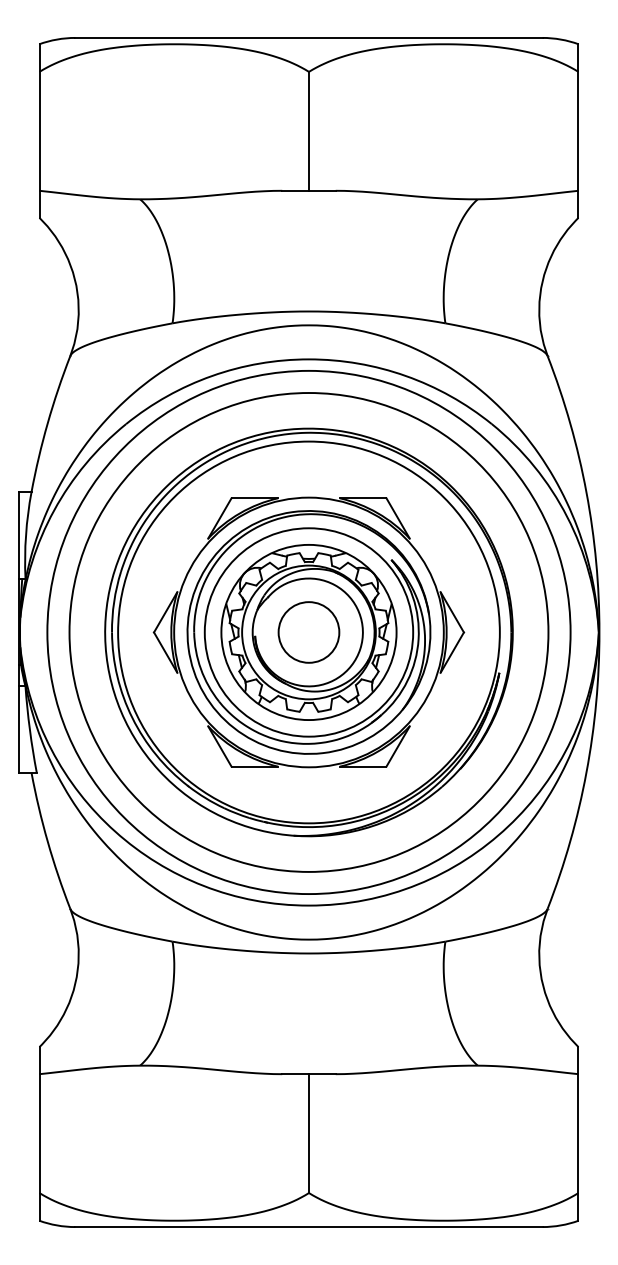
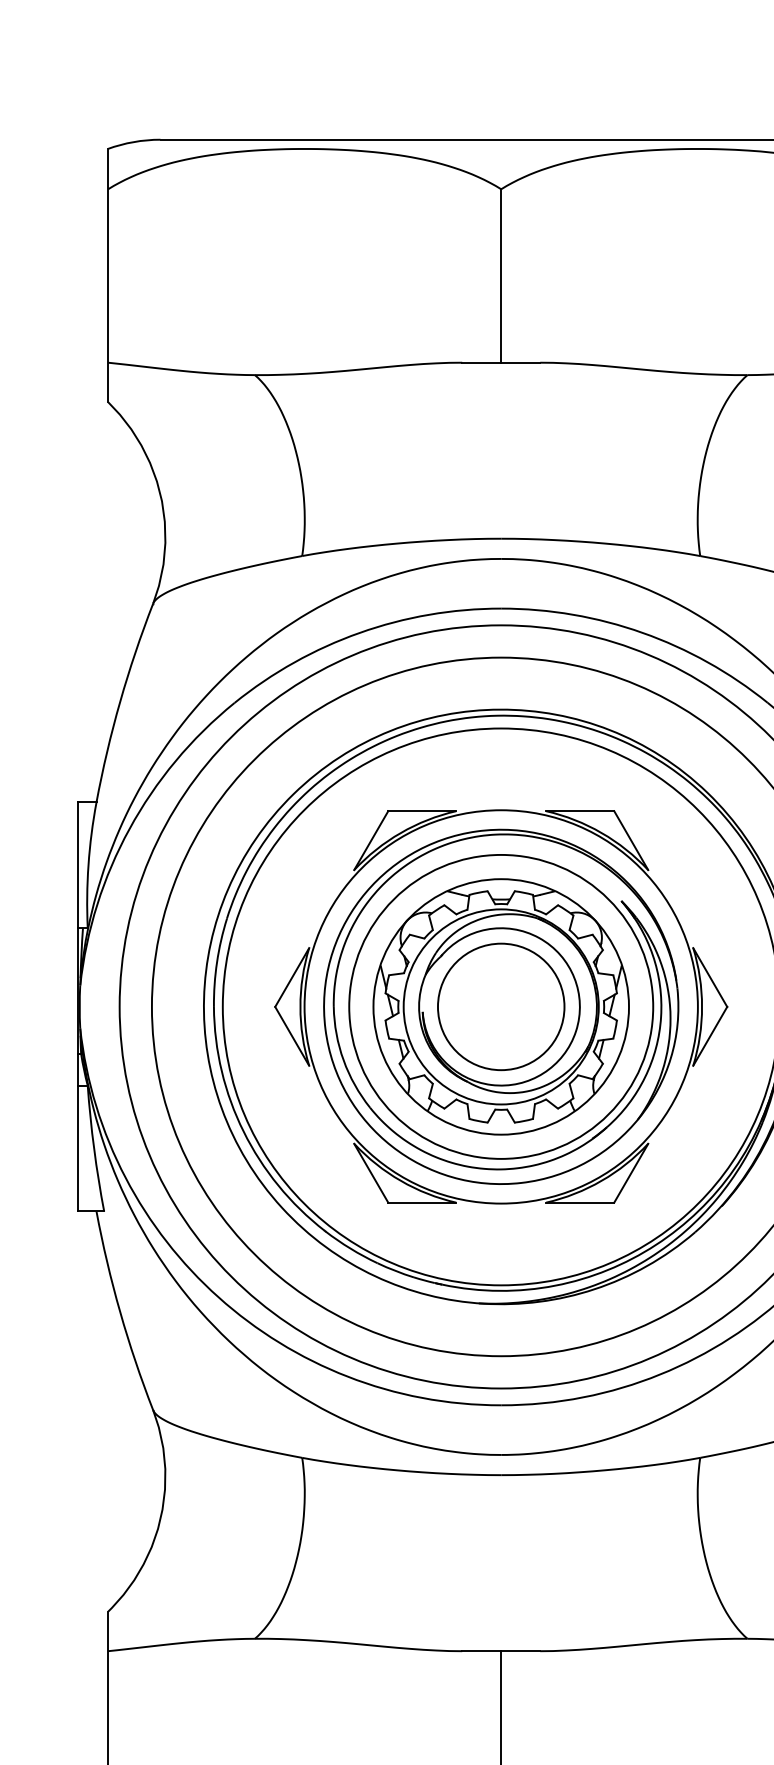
circle: (308, 632) -> (500, 1006), size x1.43

